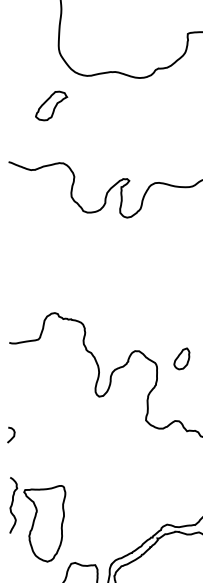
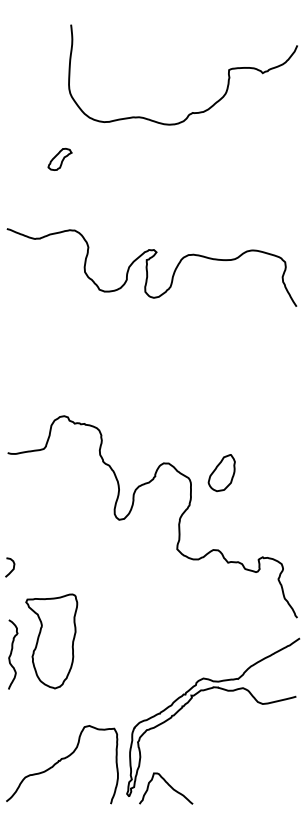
part: (51, 106) -> (59, 159), size x0.6
part: (181, 358) -> (221, 472), size x1.4
part: (44, 523) -> (51, 641), moved

